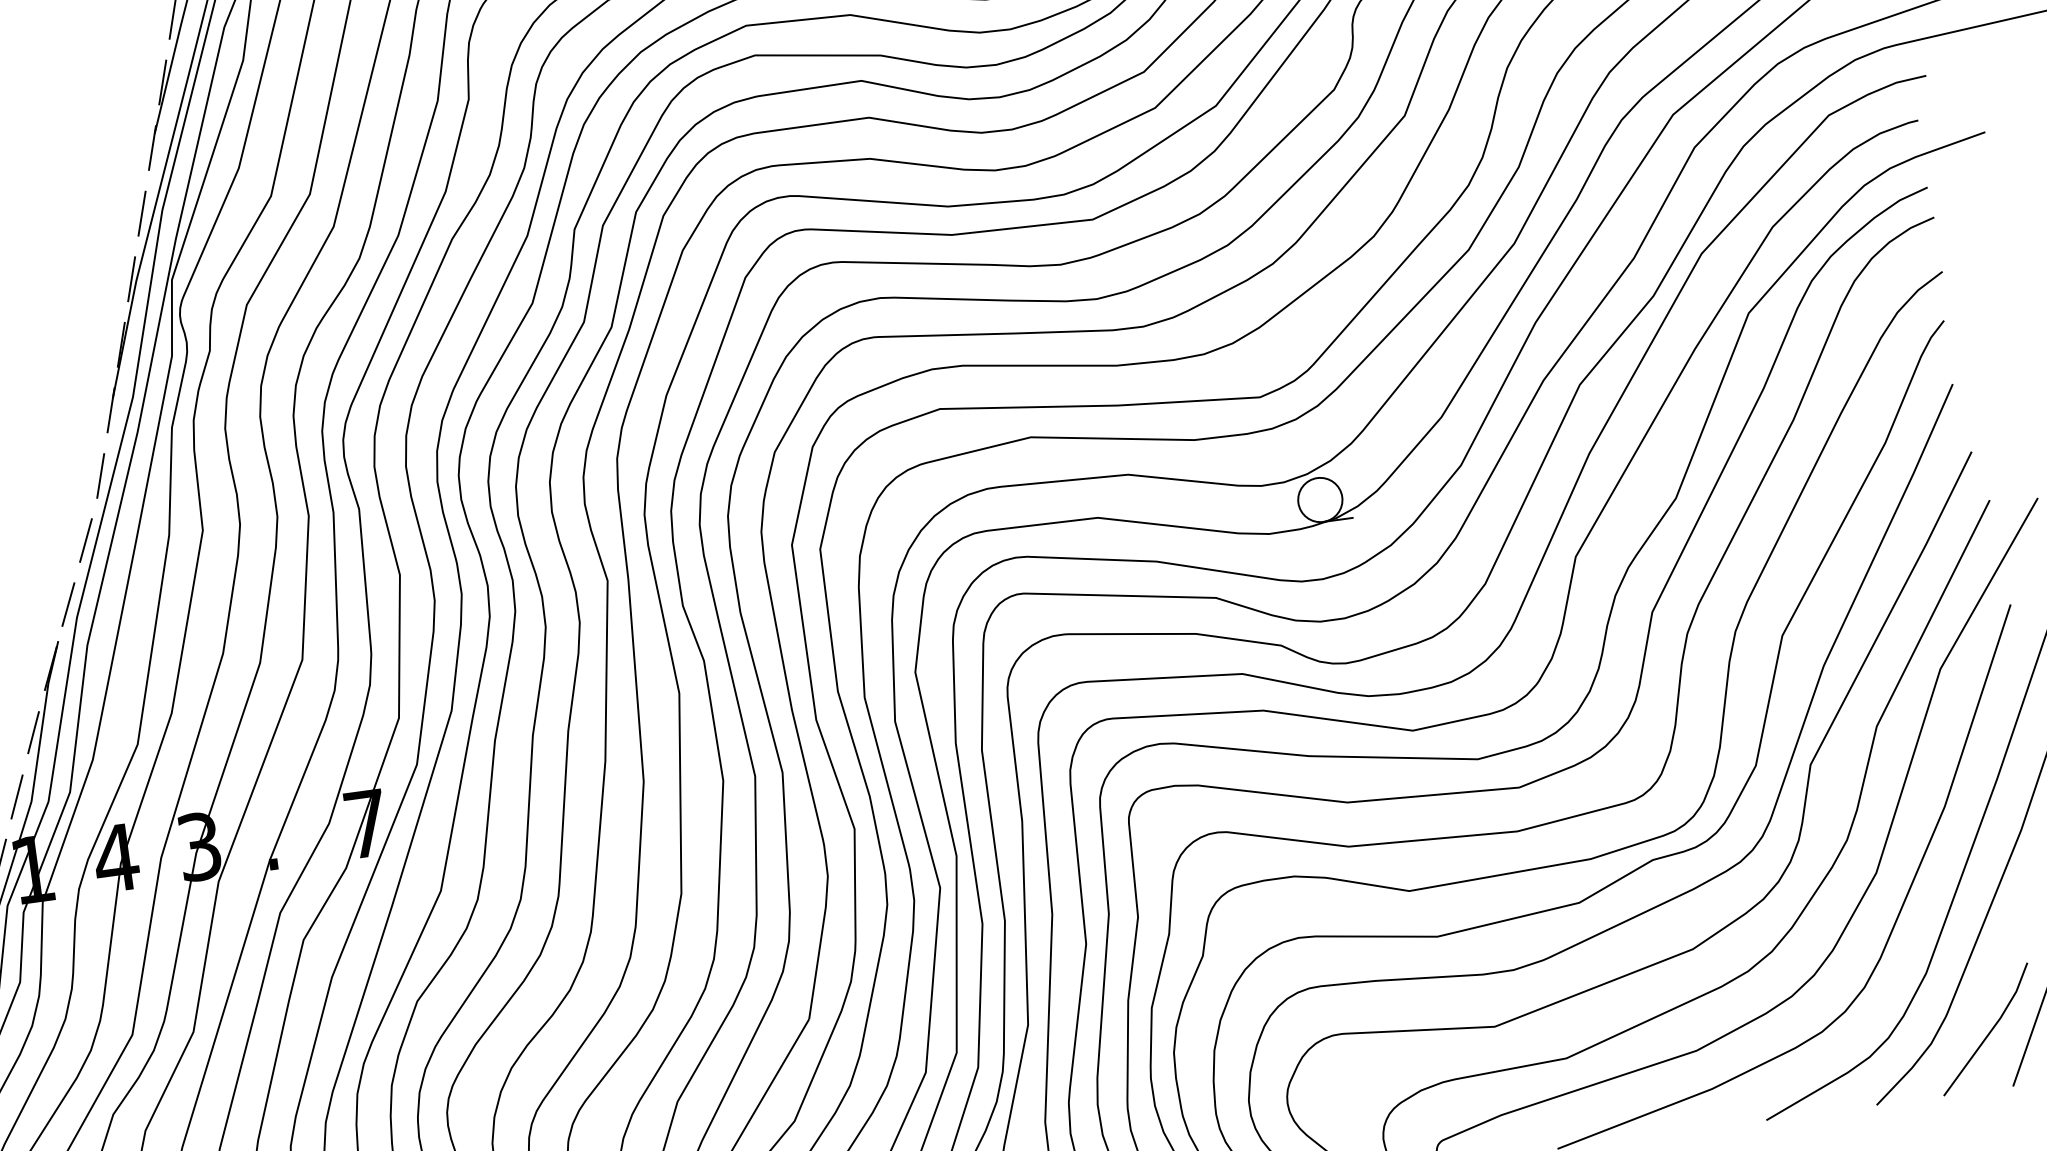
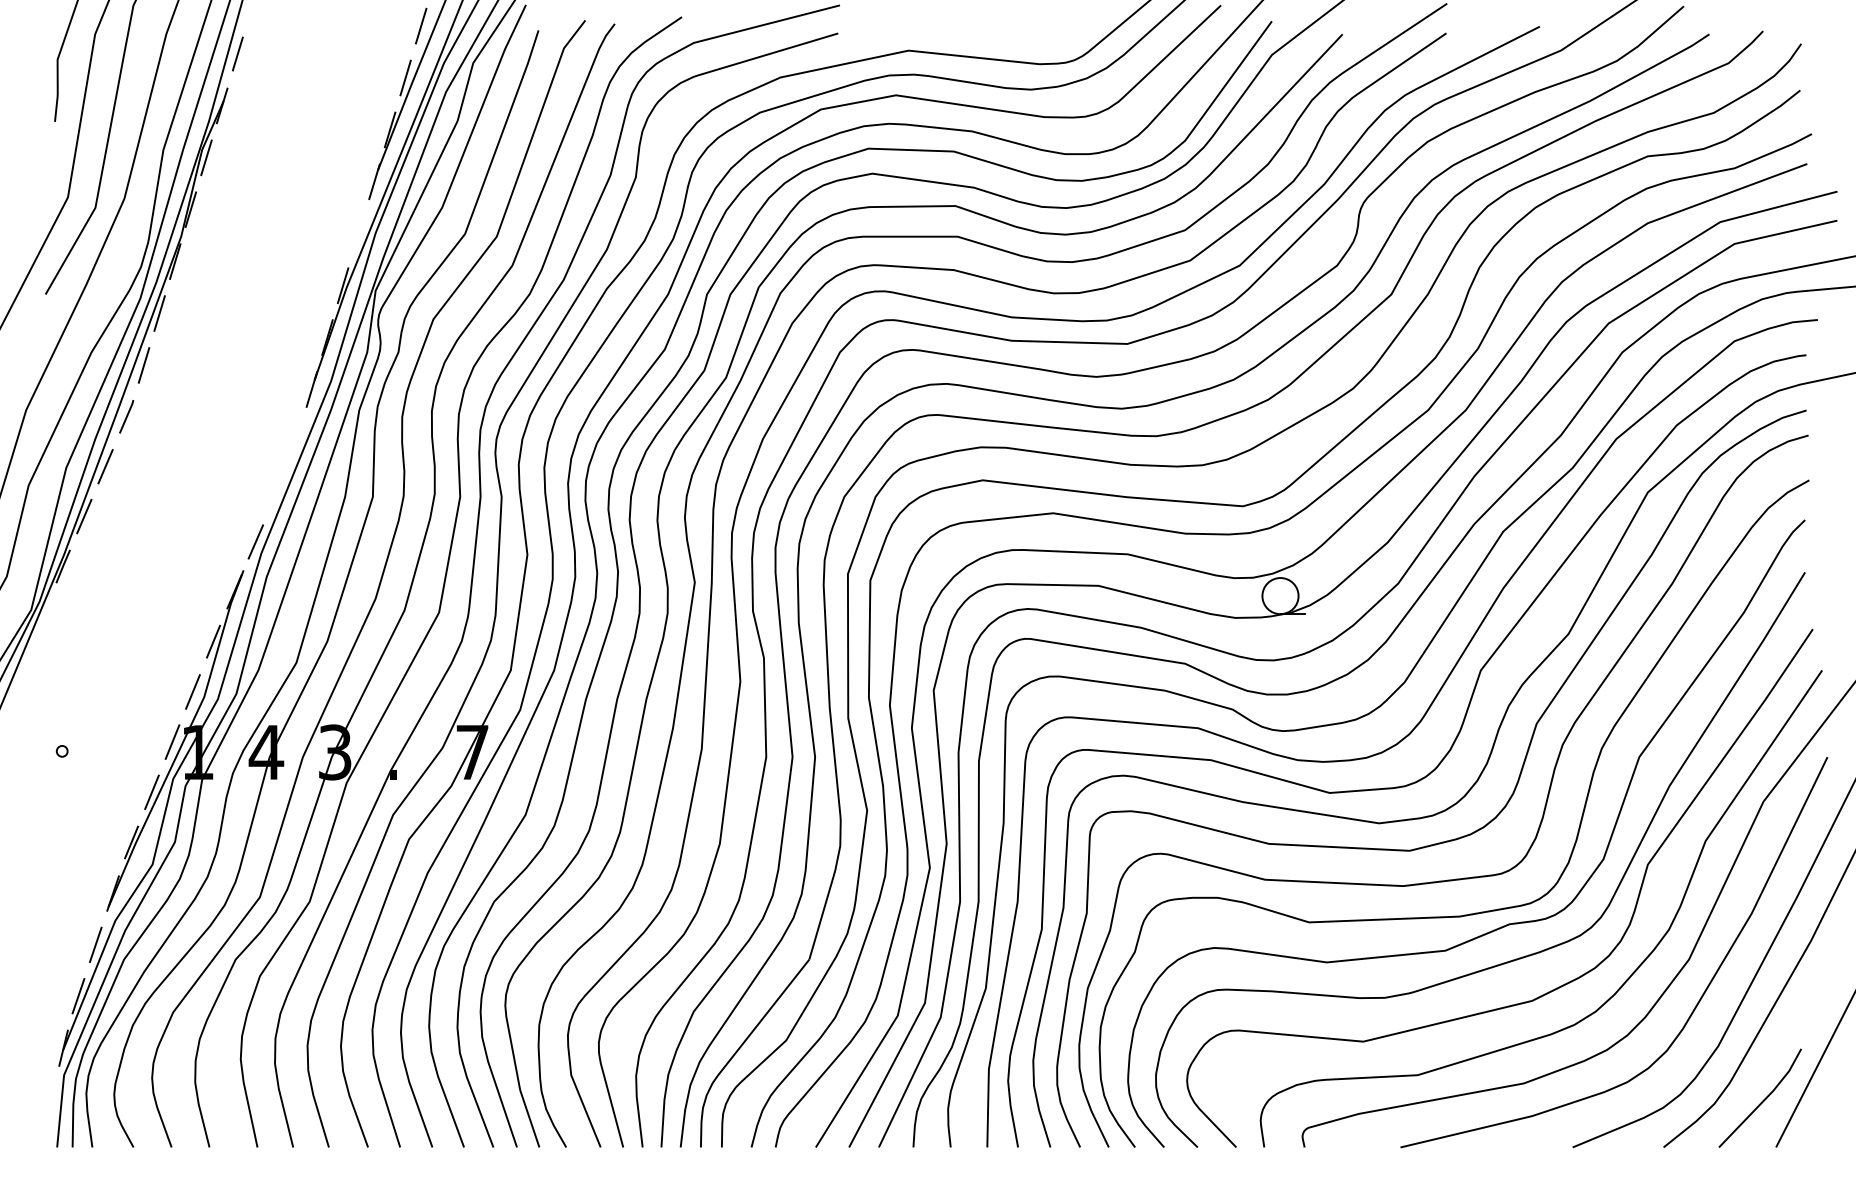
line: (141, 213) -> (358, 233), removed
line: (100, 475) -> (296, 441), removed
line: (86, 539) -> (277, 491), removed

